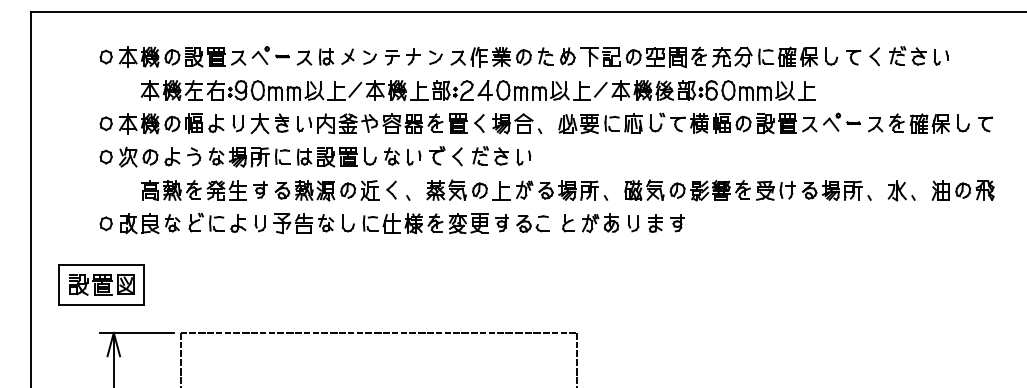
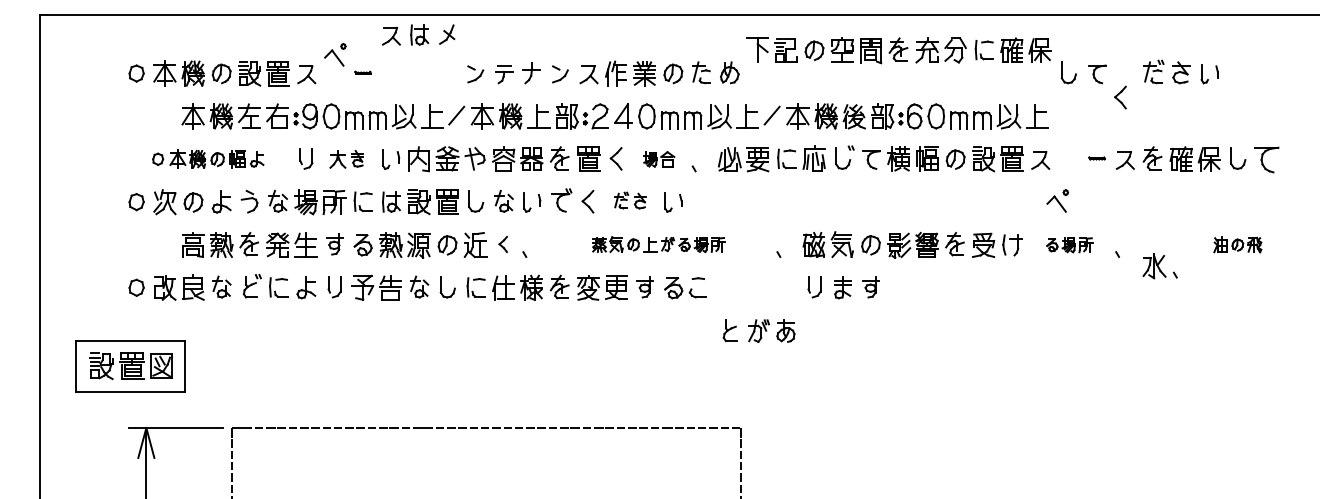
part: (260, 55) -> (334, 54), moved
part: (325, 56) -> (418, 34), moved
part: (698, 56) -> (897, 49), moved
part: (874, 56) -> (1120, 97), moved
part: (831, 121) -> (1057, 200), moved
part: (161, 123) -> (207, 158), size x0.7
part: (269, 123) -> (346, 158), size x0.7
part: (512, 123) -> (658, 158), size x0.6
part: (985, 124) -> (1266, 160), size x1.4
part: (490, 155) -> (630, 200), size x0.7
part: (391, 189) -> (503, 243), size x0.7
part: (512, 189) -> (658, 243), size x0.6
part: (832, 190) -> (1069, 245), size x0.6
part: (901, 190) -> (1159, 265), moved
part: (962, 190) -> (1237, 245), size x0.6
part: (590, 222) -> (758, 329), moved

